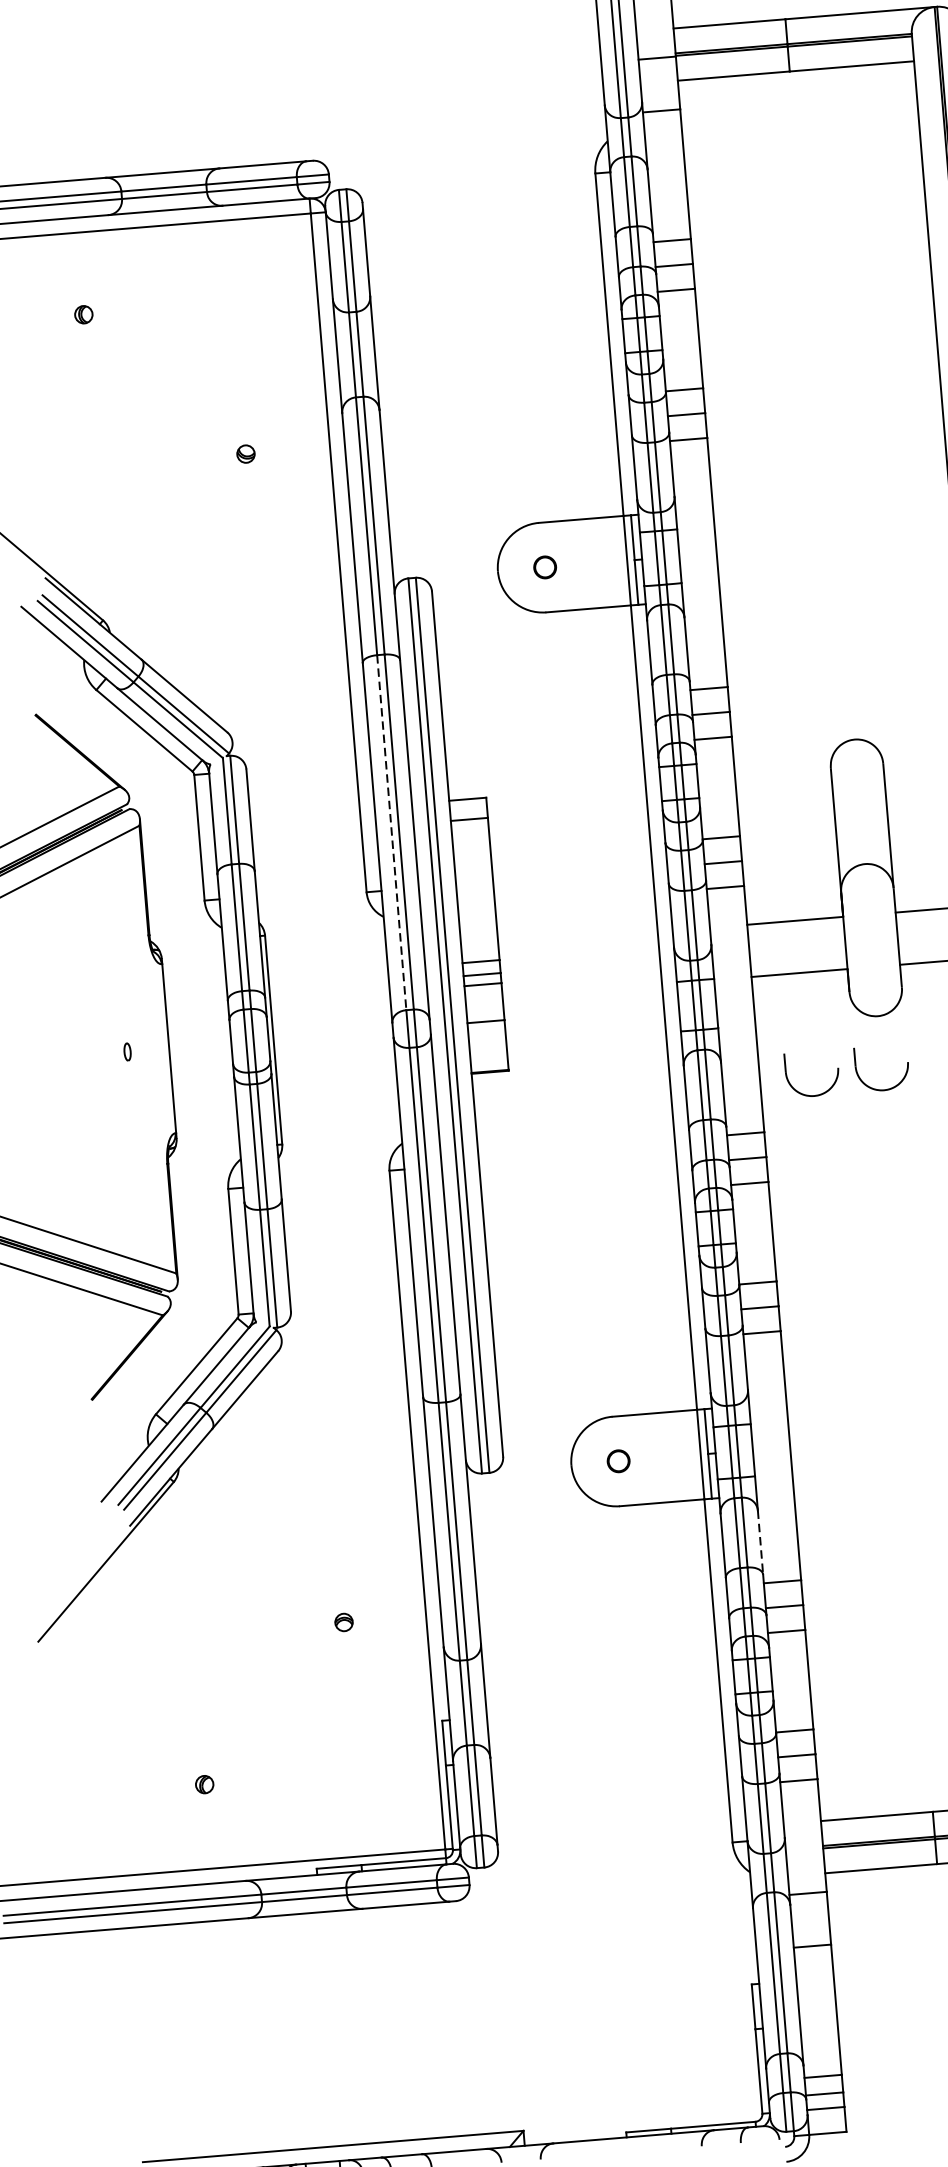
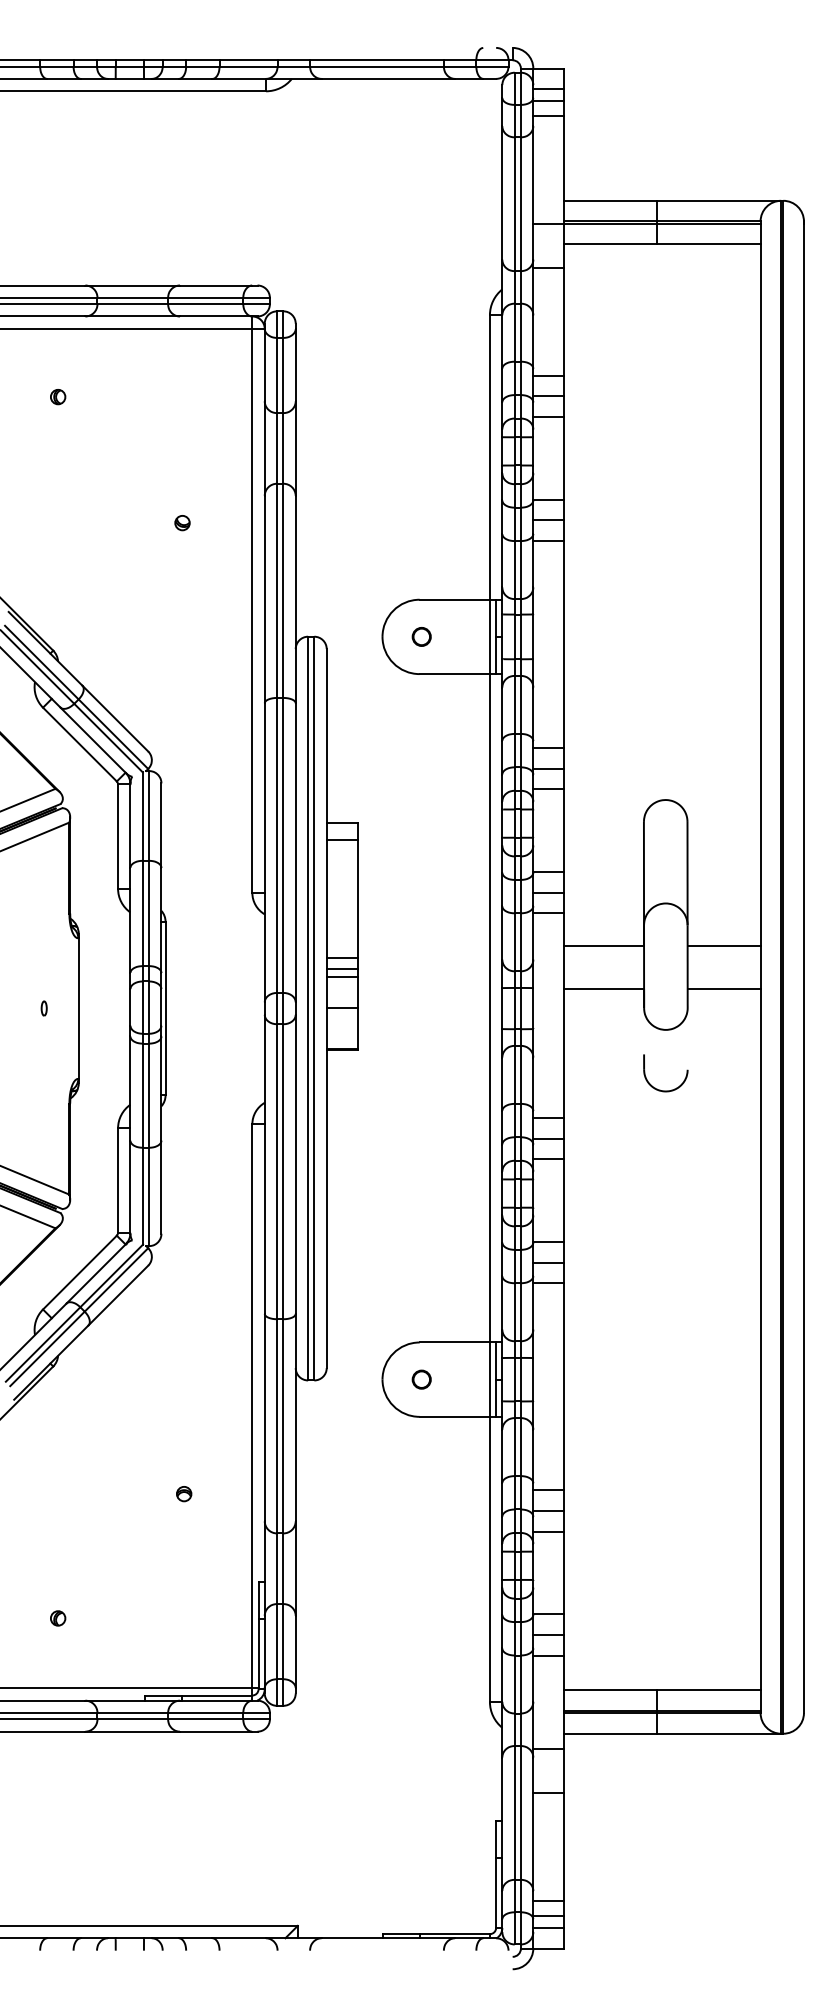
line: (392, 832) -> (277, 845), dashed -> solid
part: (807, 1094) -> (602, 1089), removed
line: (760, 1542) -> (533, 1456), dashed -> solid

